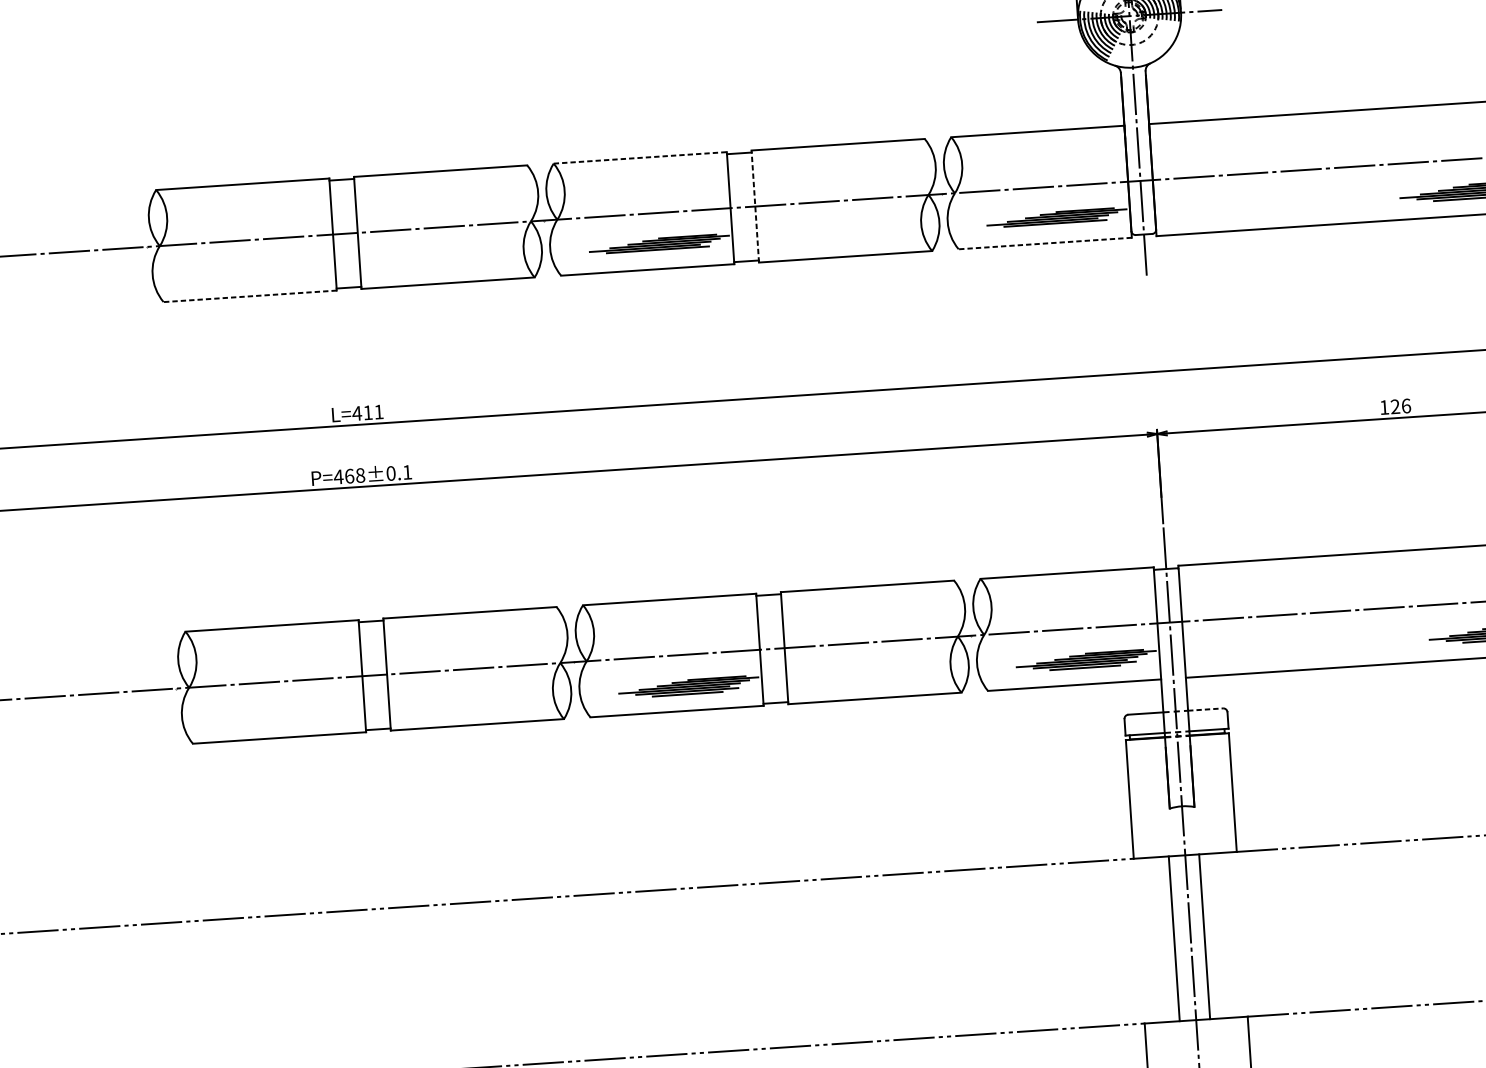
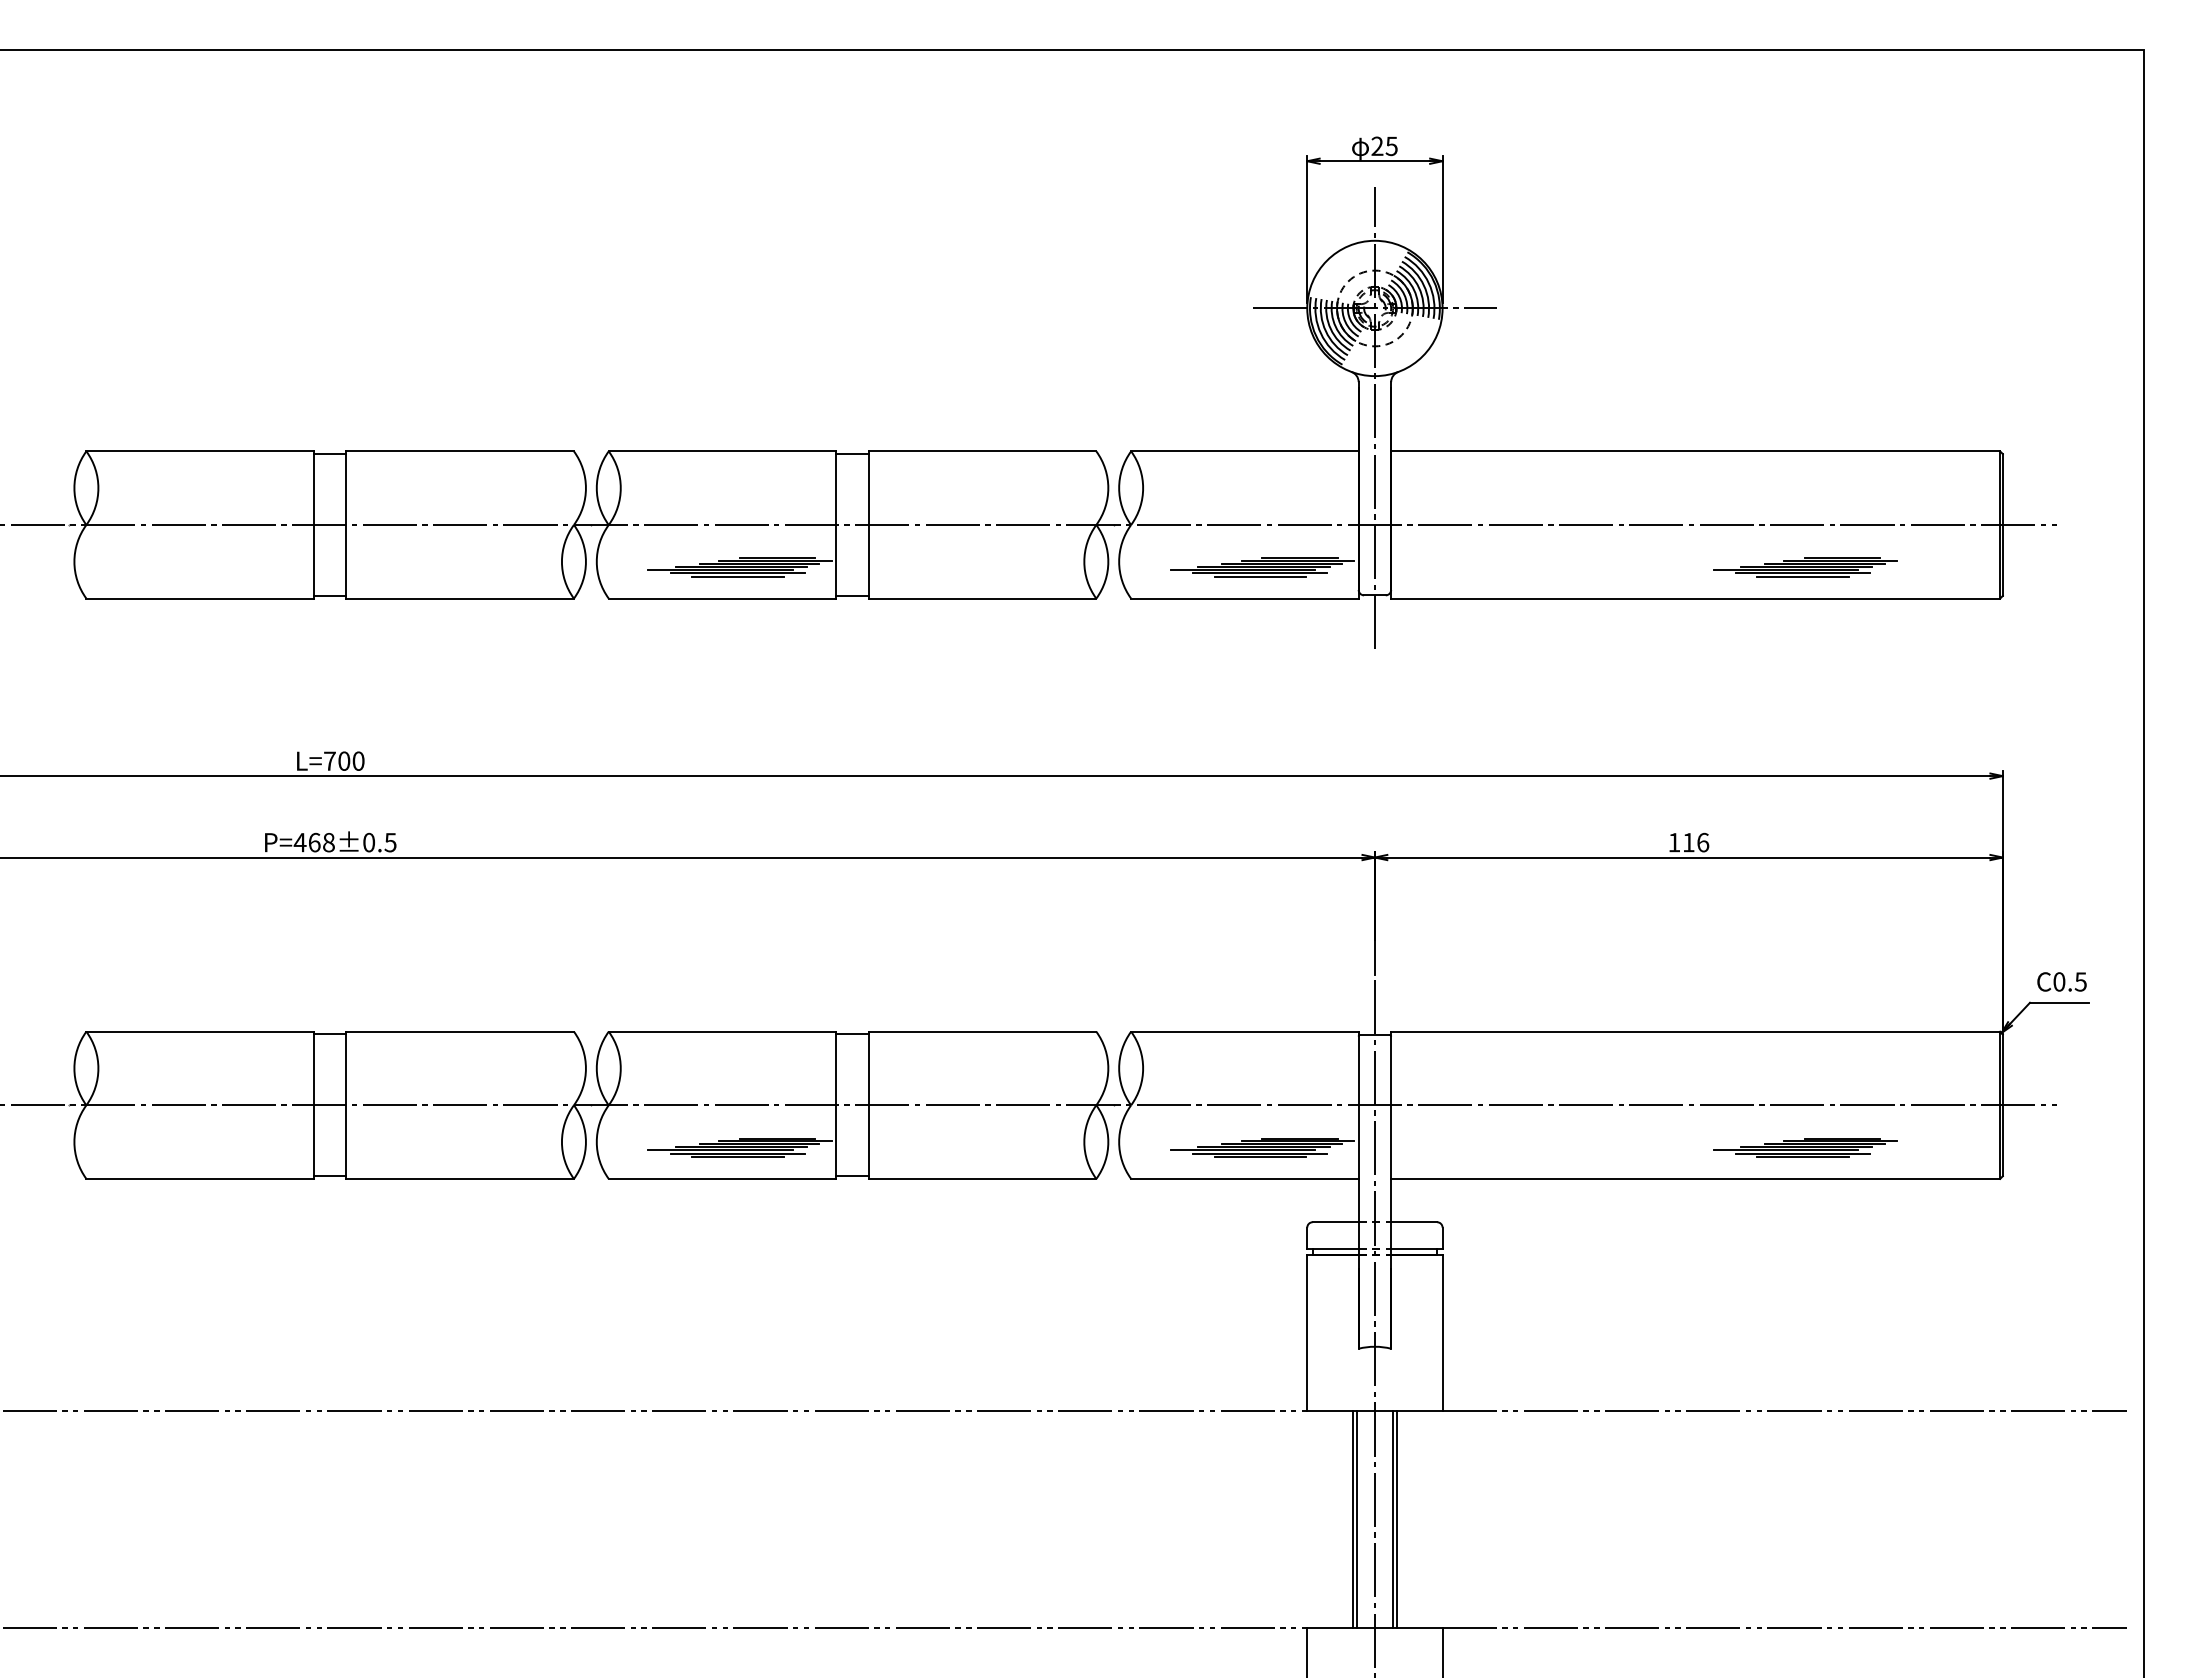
line: (640, 157) -> (722, 451), dashed -> solid
line: (755, 206) -> (868, 524), dashed -> solid
line: (1056, 225) -> (1260, 576), added
line: (1044, 243) -> (1244, 598), dashed -> solid
line: (657, 252) -> (737, 576), added
line: (250, 296) -> (200, 598), dashed -> solid
text: (1395, 406) -> (1688, 842), 126 -> 116
text: (367, 412) -> (343, 760), L=411 -> L=700
text: (407, 472) -> (390, 842), P=468±0.1 -> P=468±0.5
line: (1205, 709) -> (1414, 1222), dashed -> solid
line: (1207, 936) -> (1396, 1519), added
line: (1176, 938) -> (1356, 1519), added

